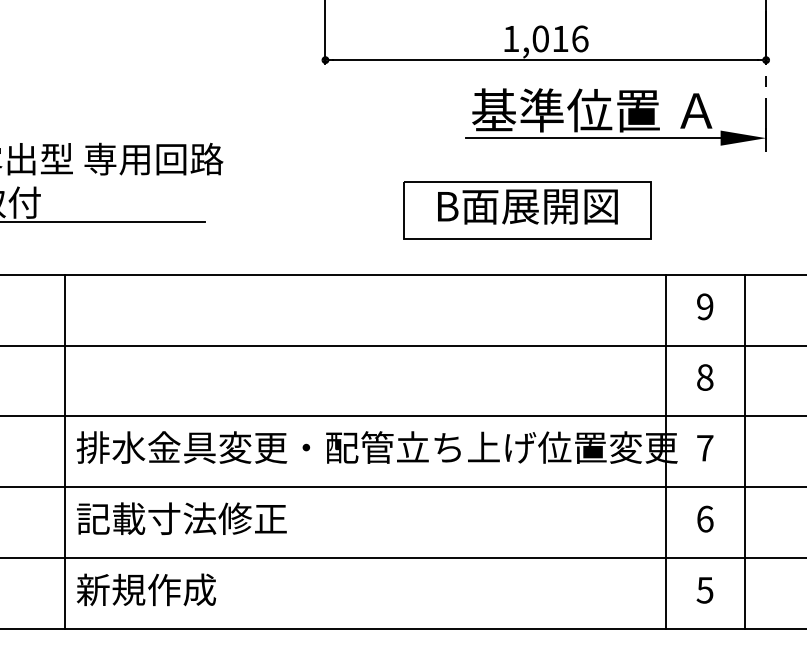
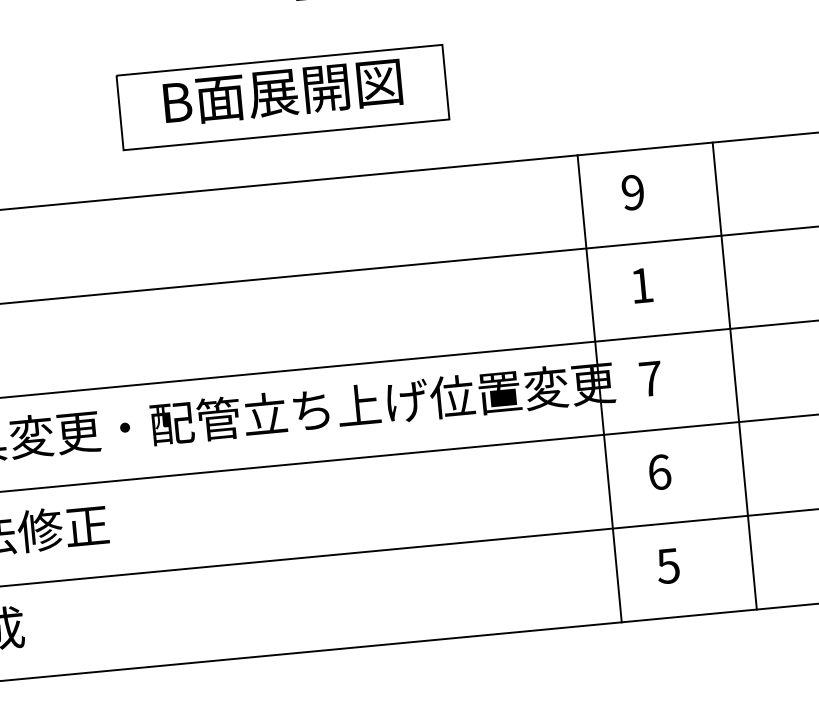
part: (527, 210) -> (282, 97), moved
text: (705, 377) -> (642, 285), 8 -> 1
line: (744, 451) -> (734, 375), moved

